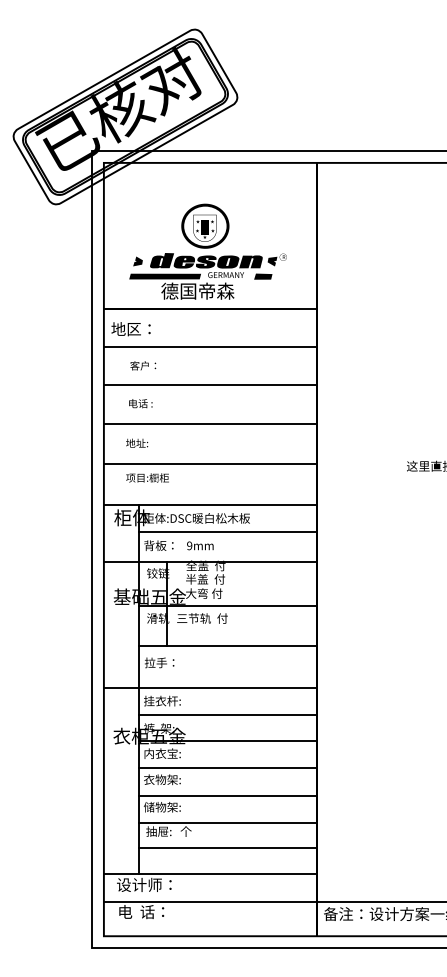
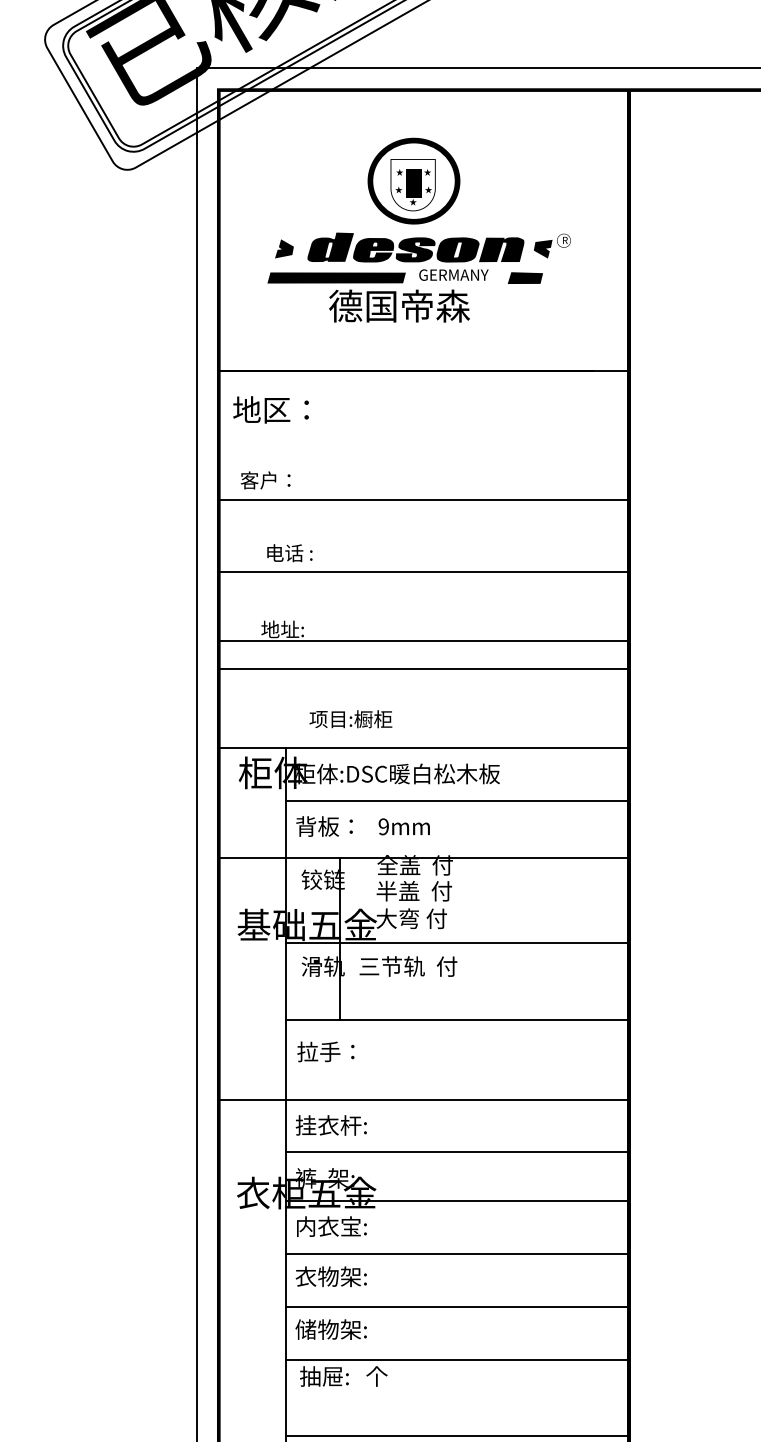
text: (207, 251) -> (418, 229), moved
line: (210, 347) -> (423, 500), moved
text: (143, 365) -> (266, 479), moved
line: (211, 385) -> (425, 572), moved
line: (210, 424) -> (423, 641), moved
text: (147, 477) -> (350, 718), moved
line: (227, 848) -> (456, 1435), moved

